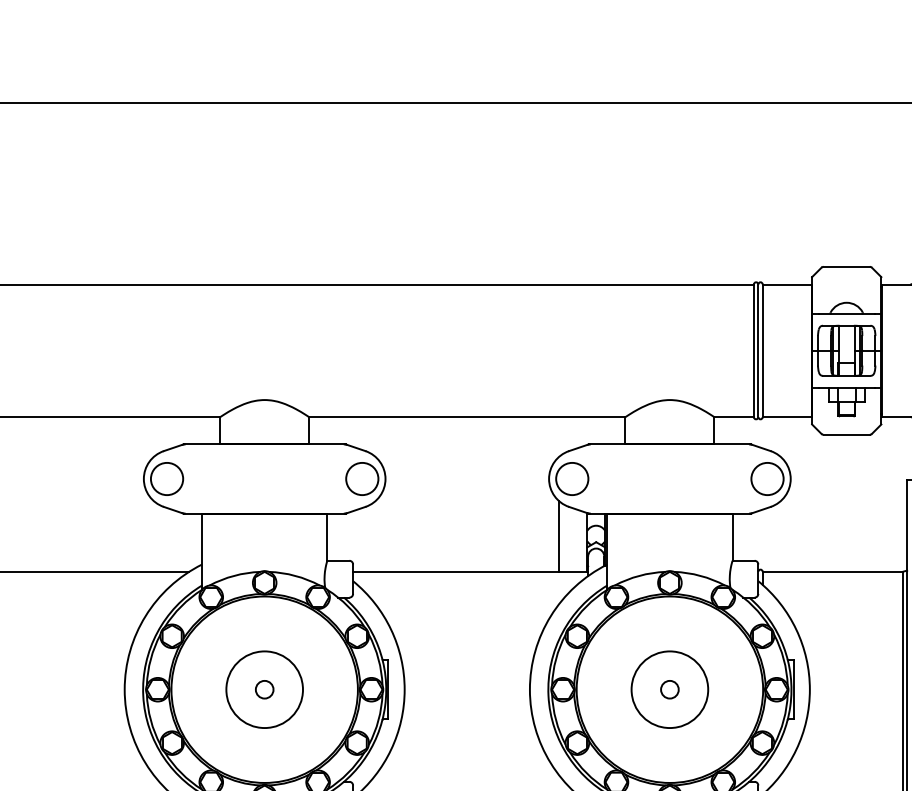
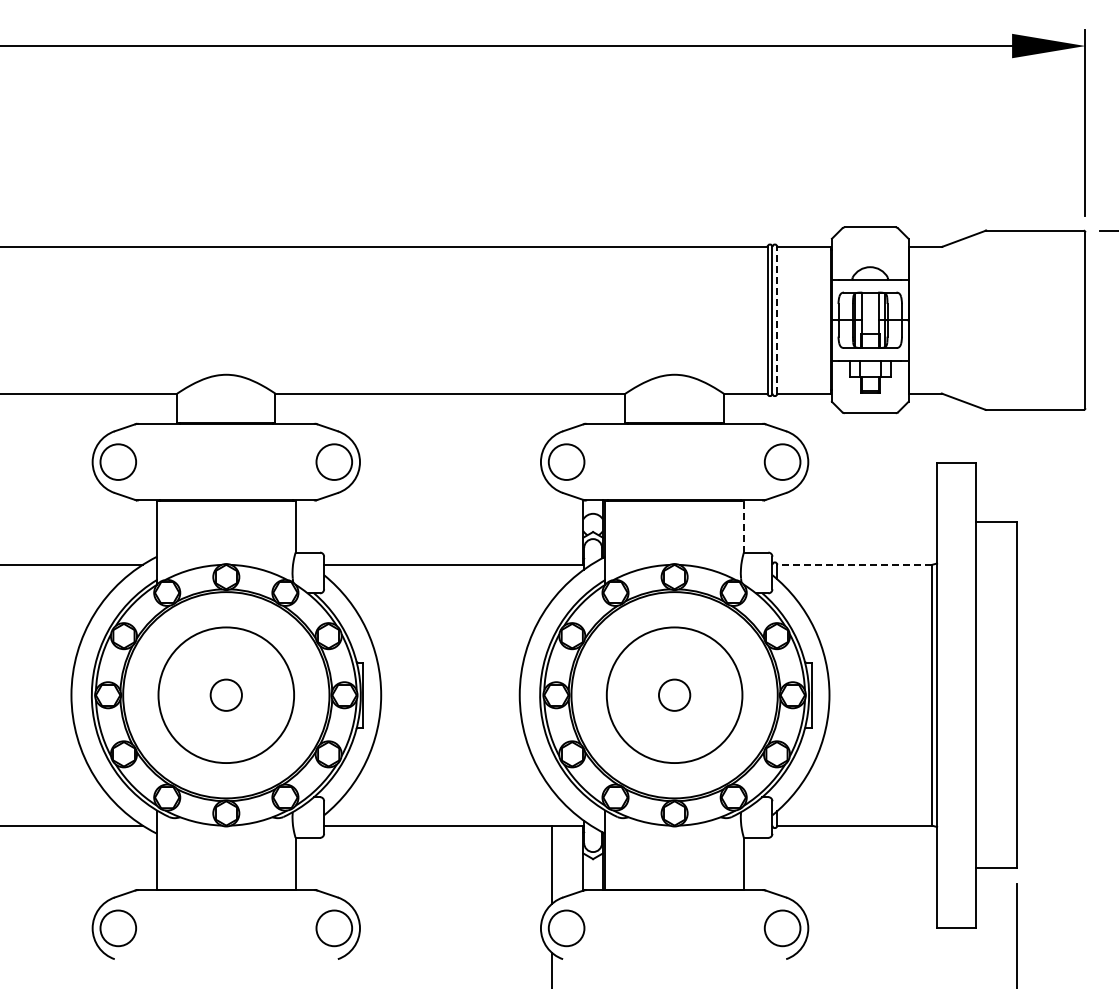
line: (762, 350) -> (777, 319), solid -> dashed
line: (559, 536) -> (552, 525), removed
line: (732, 537) -> (743, 526), solid -> dashed
line: (832, 571) -> (854, 564), solid -> dashed
circle: (263, 689) -> (225, 694), size x1.6
circle: (264, 689) -> (226, 695), size x1.6
circle: (669, 689) -> (674, 694), size x1.6
circle: (669, 689) -> (674, 695), size x1.6

